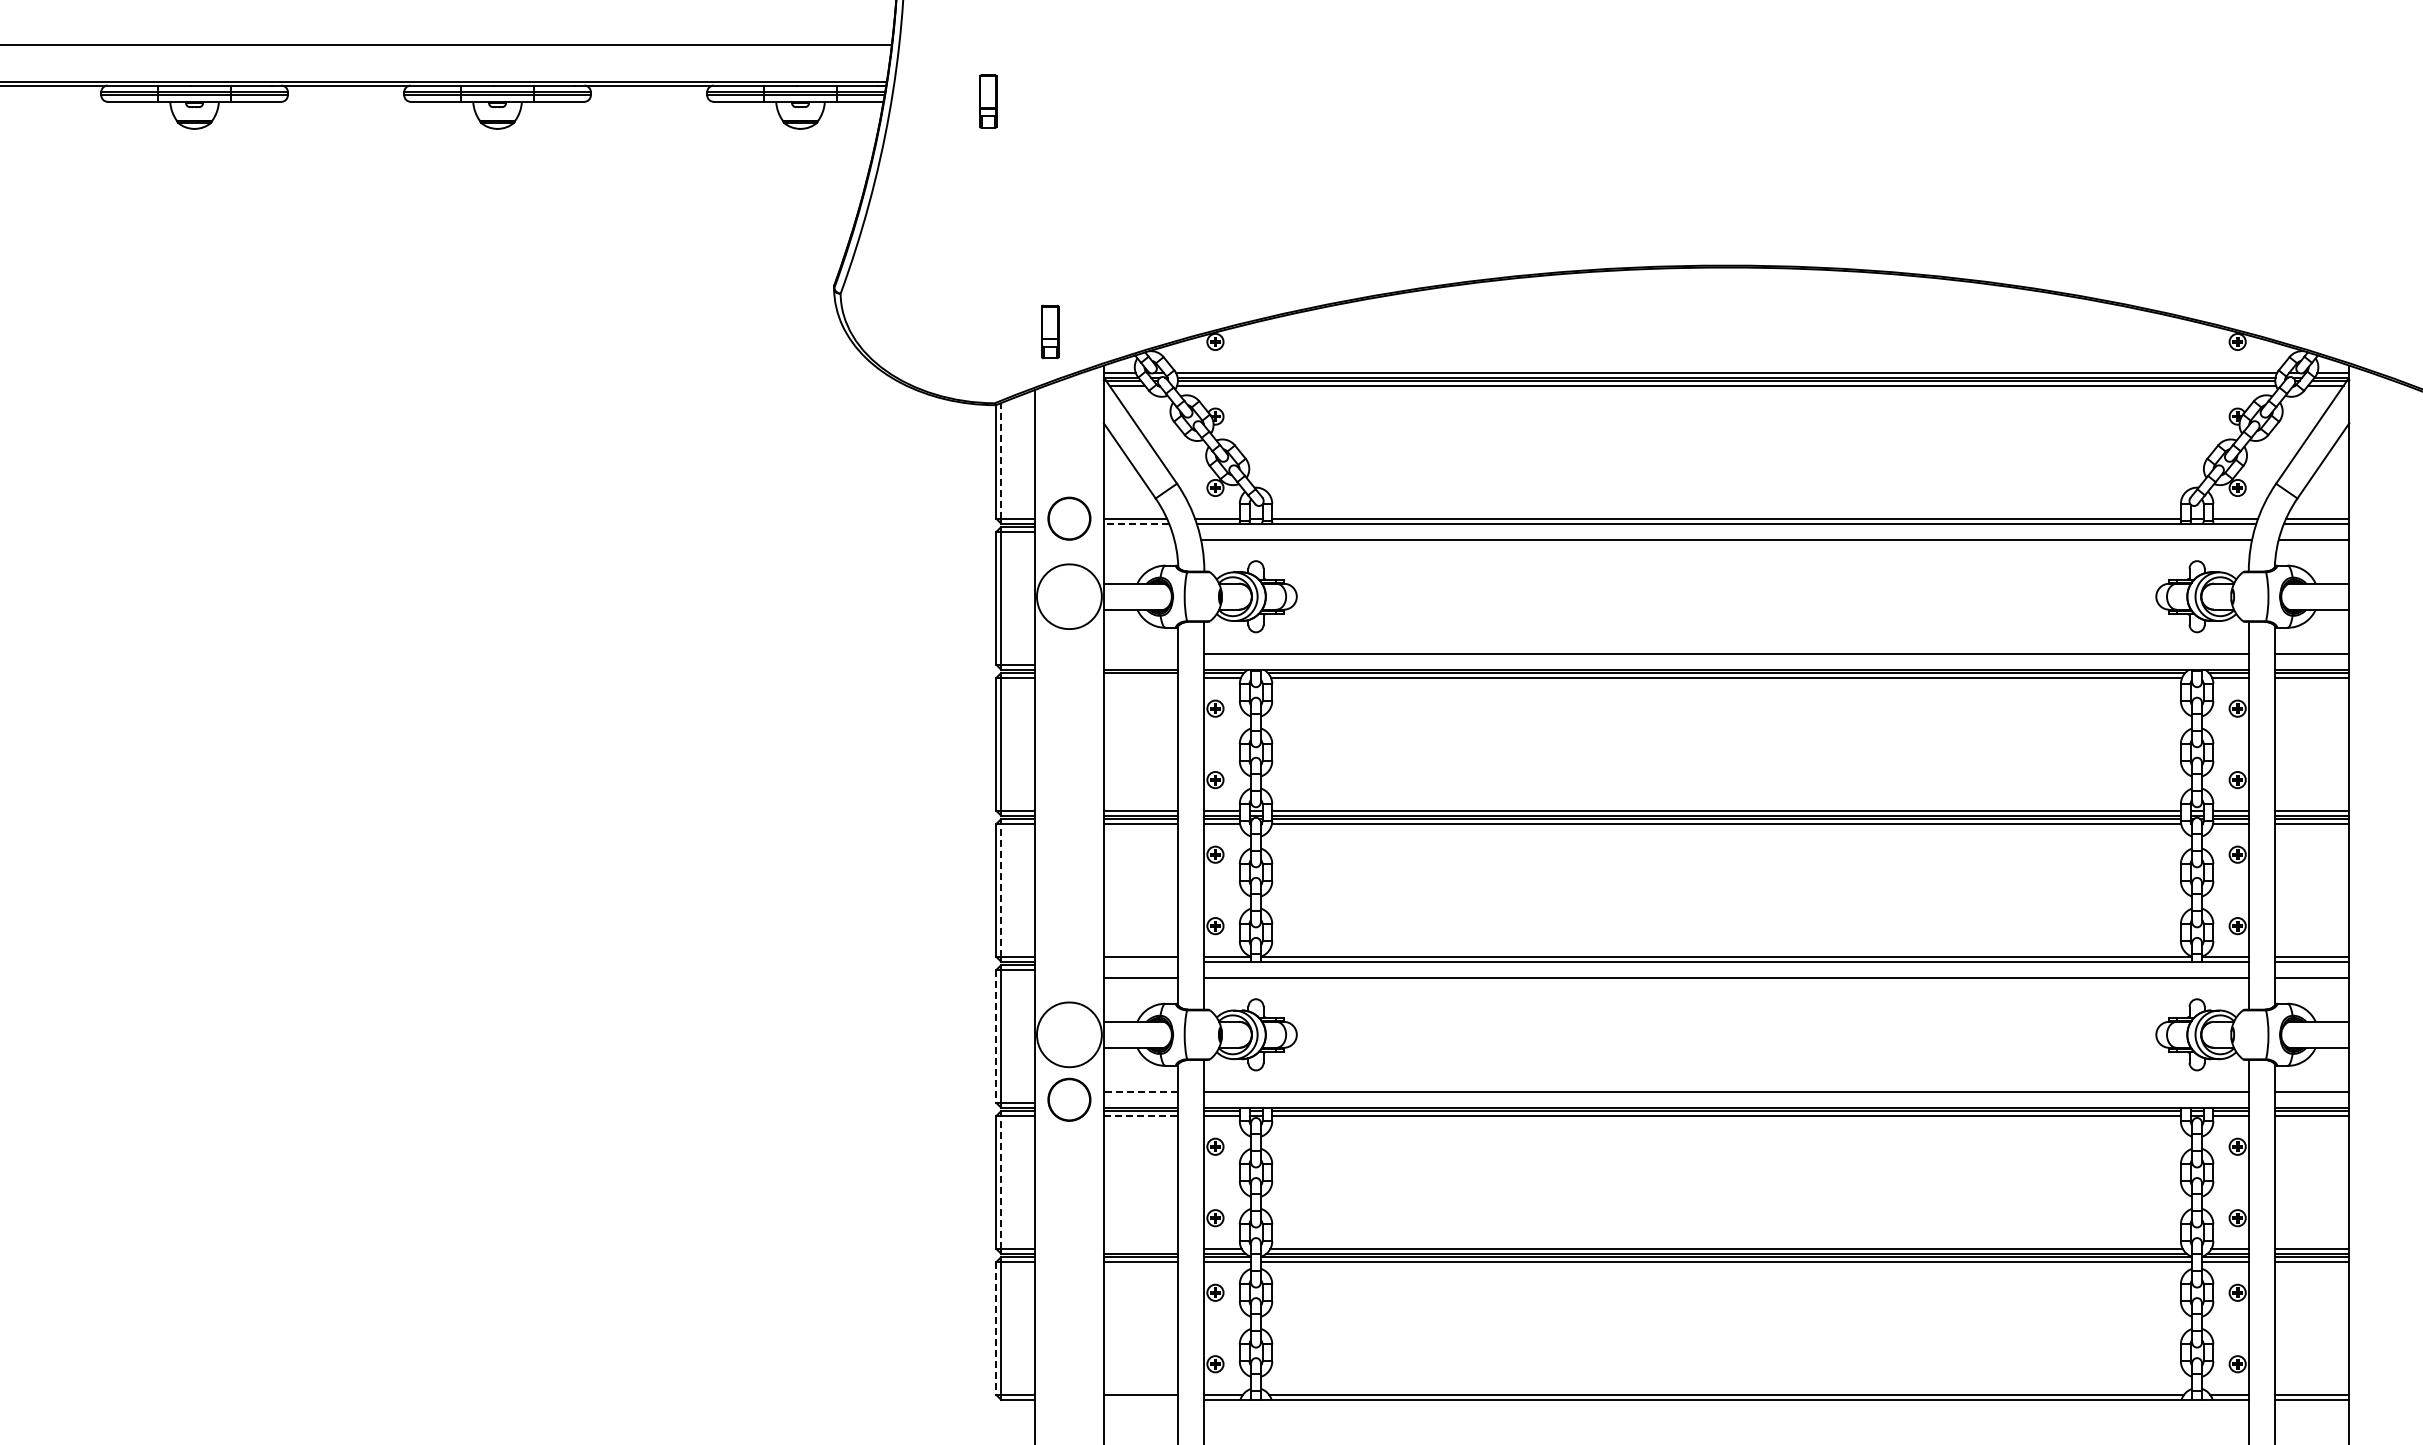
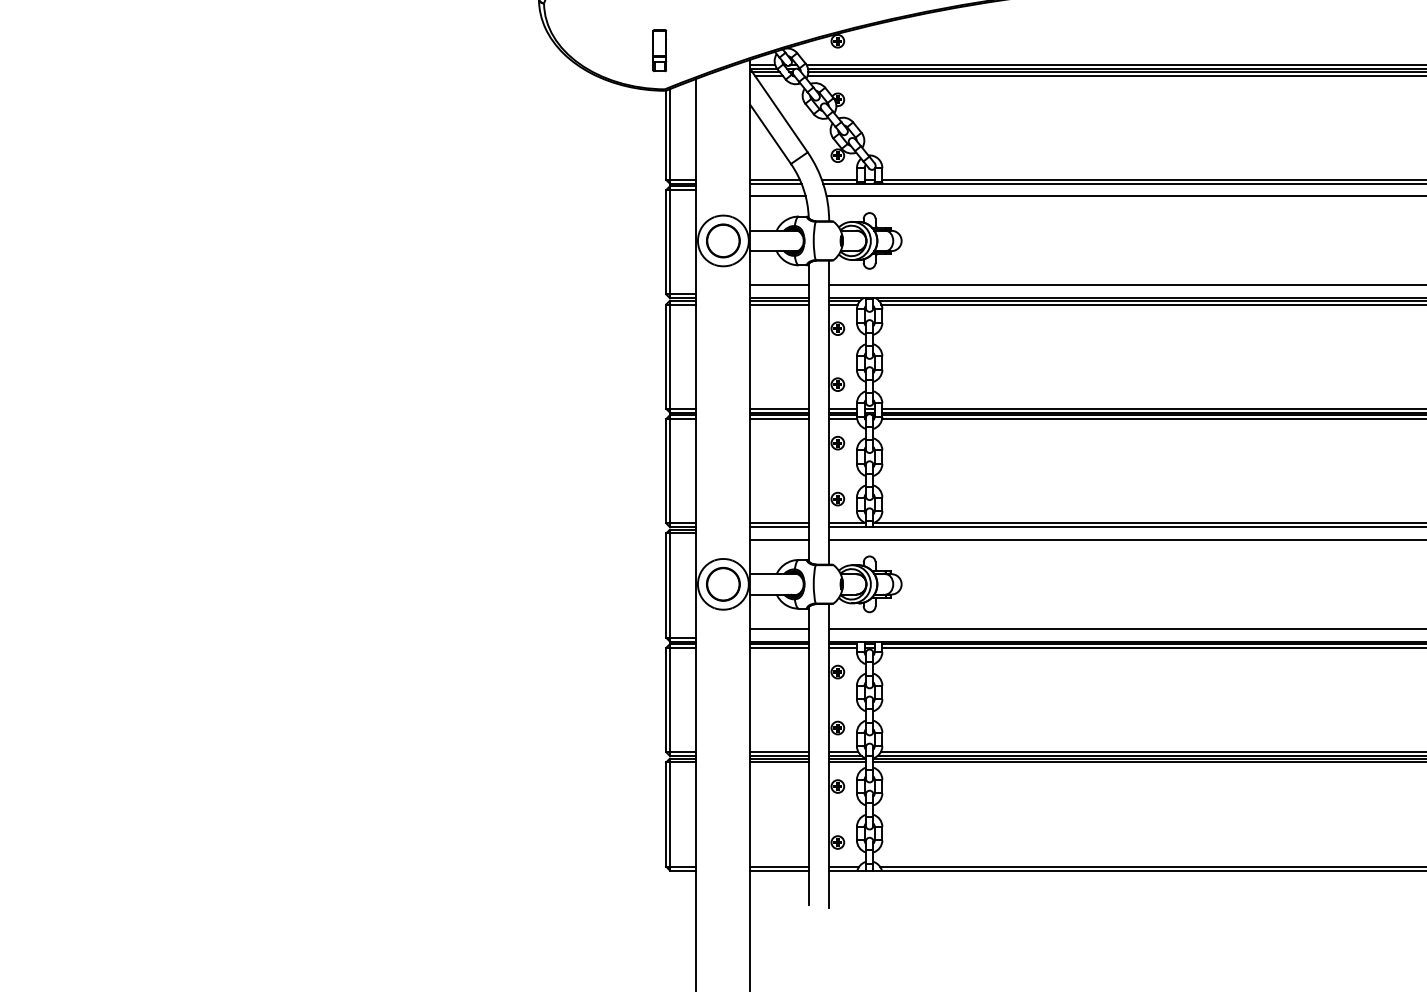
part: (1050, 331) -> (659, 50), moved
line: (1001, 460) -> (670, 134), dashed -> solid
circle: (1069, 518) -> (723, 240), moved
line: (1136, 523) -> (775, 183), dashed -> solid
line: (1138, 539) -> (777, 196), added
line: (1140, 653) -> (779, 285), added
line: (1140, 677) -> (779, 304), added
line: (1001, 890) -> (670, 471), dashed -> solid
line: (1140, 961) -> (779, 526), added
line: (996, 1036) -> (666, 585), dashed -> solid
line: (1140, 1091) -> (779, 628), dashed -> solid
circle: (1069, 1099) -> (723, 584), moved
line: (1141, 1115) -> (779, 647), dashed -> solid
line: (1001, 1182) -> (670, 700), dashed -> solid
line: (1140, 1249) -> (779, 752), added
line: (996, 1328) -> (666, 814), dashed -> solid
line: (1140, 1399) -> (779, 870), added

